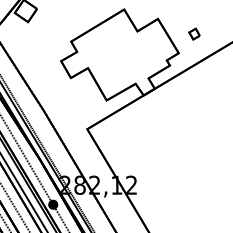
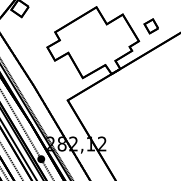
part: (193, 34) -> (150, 26), size x1.67

